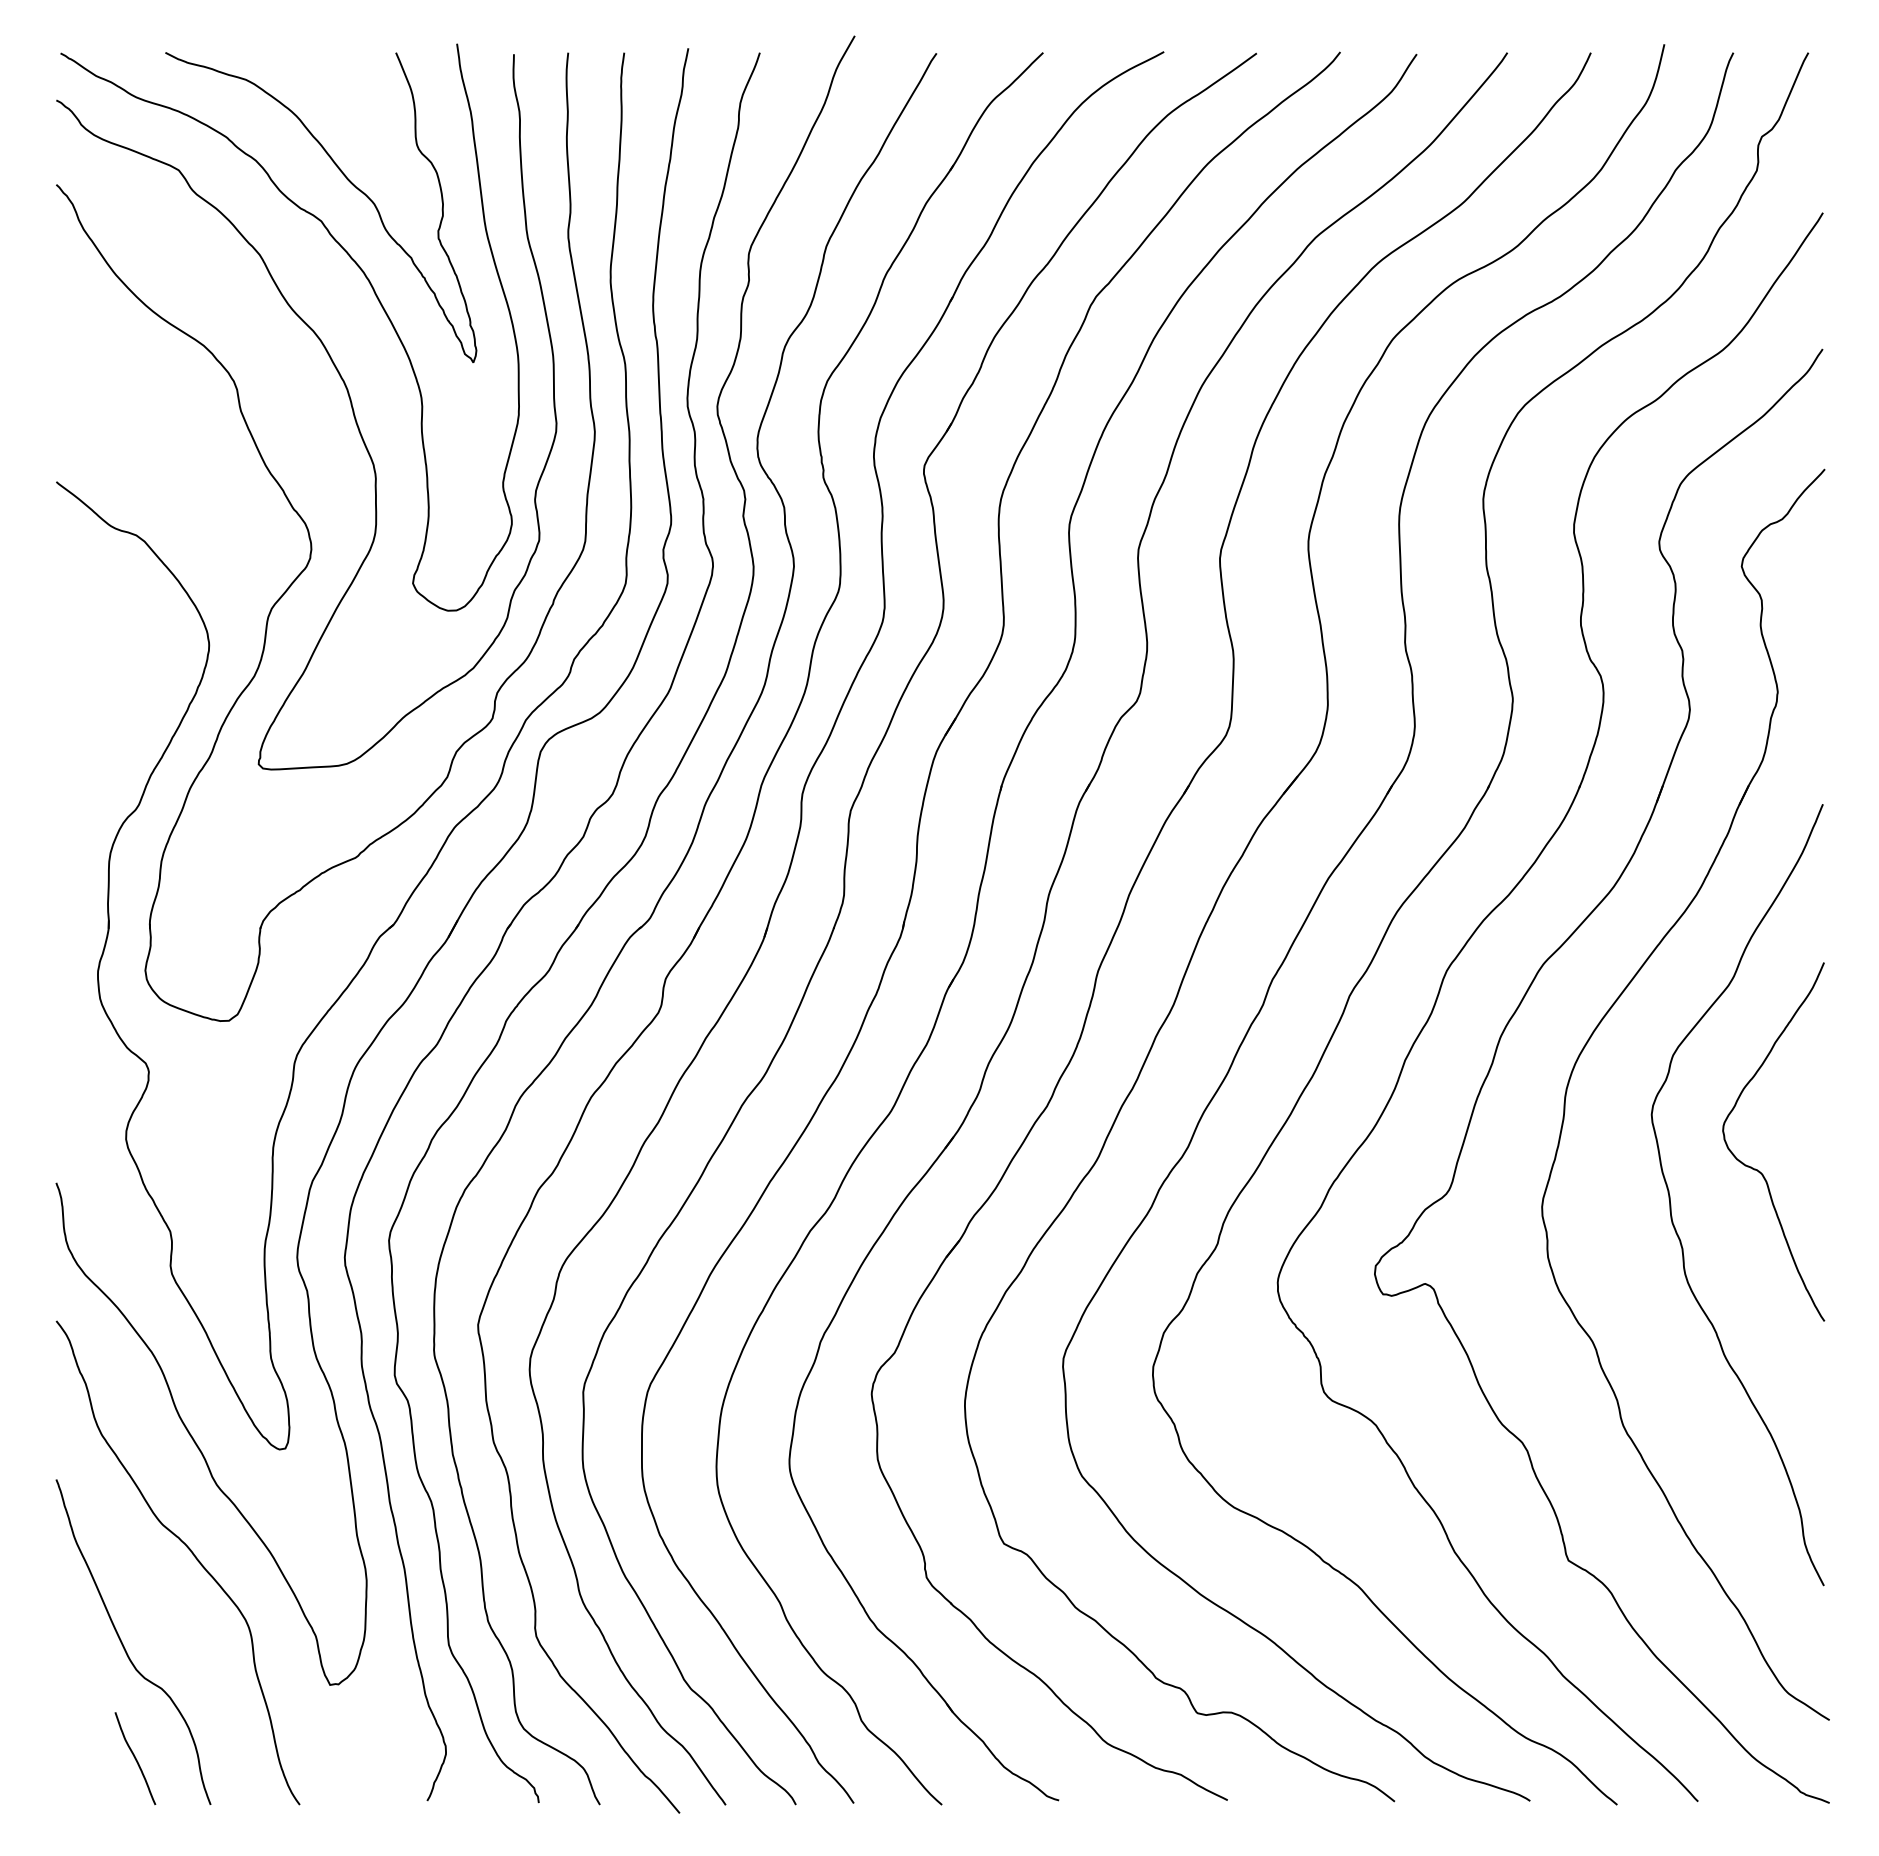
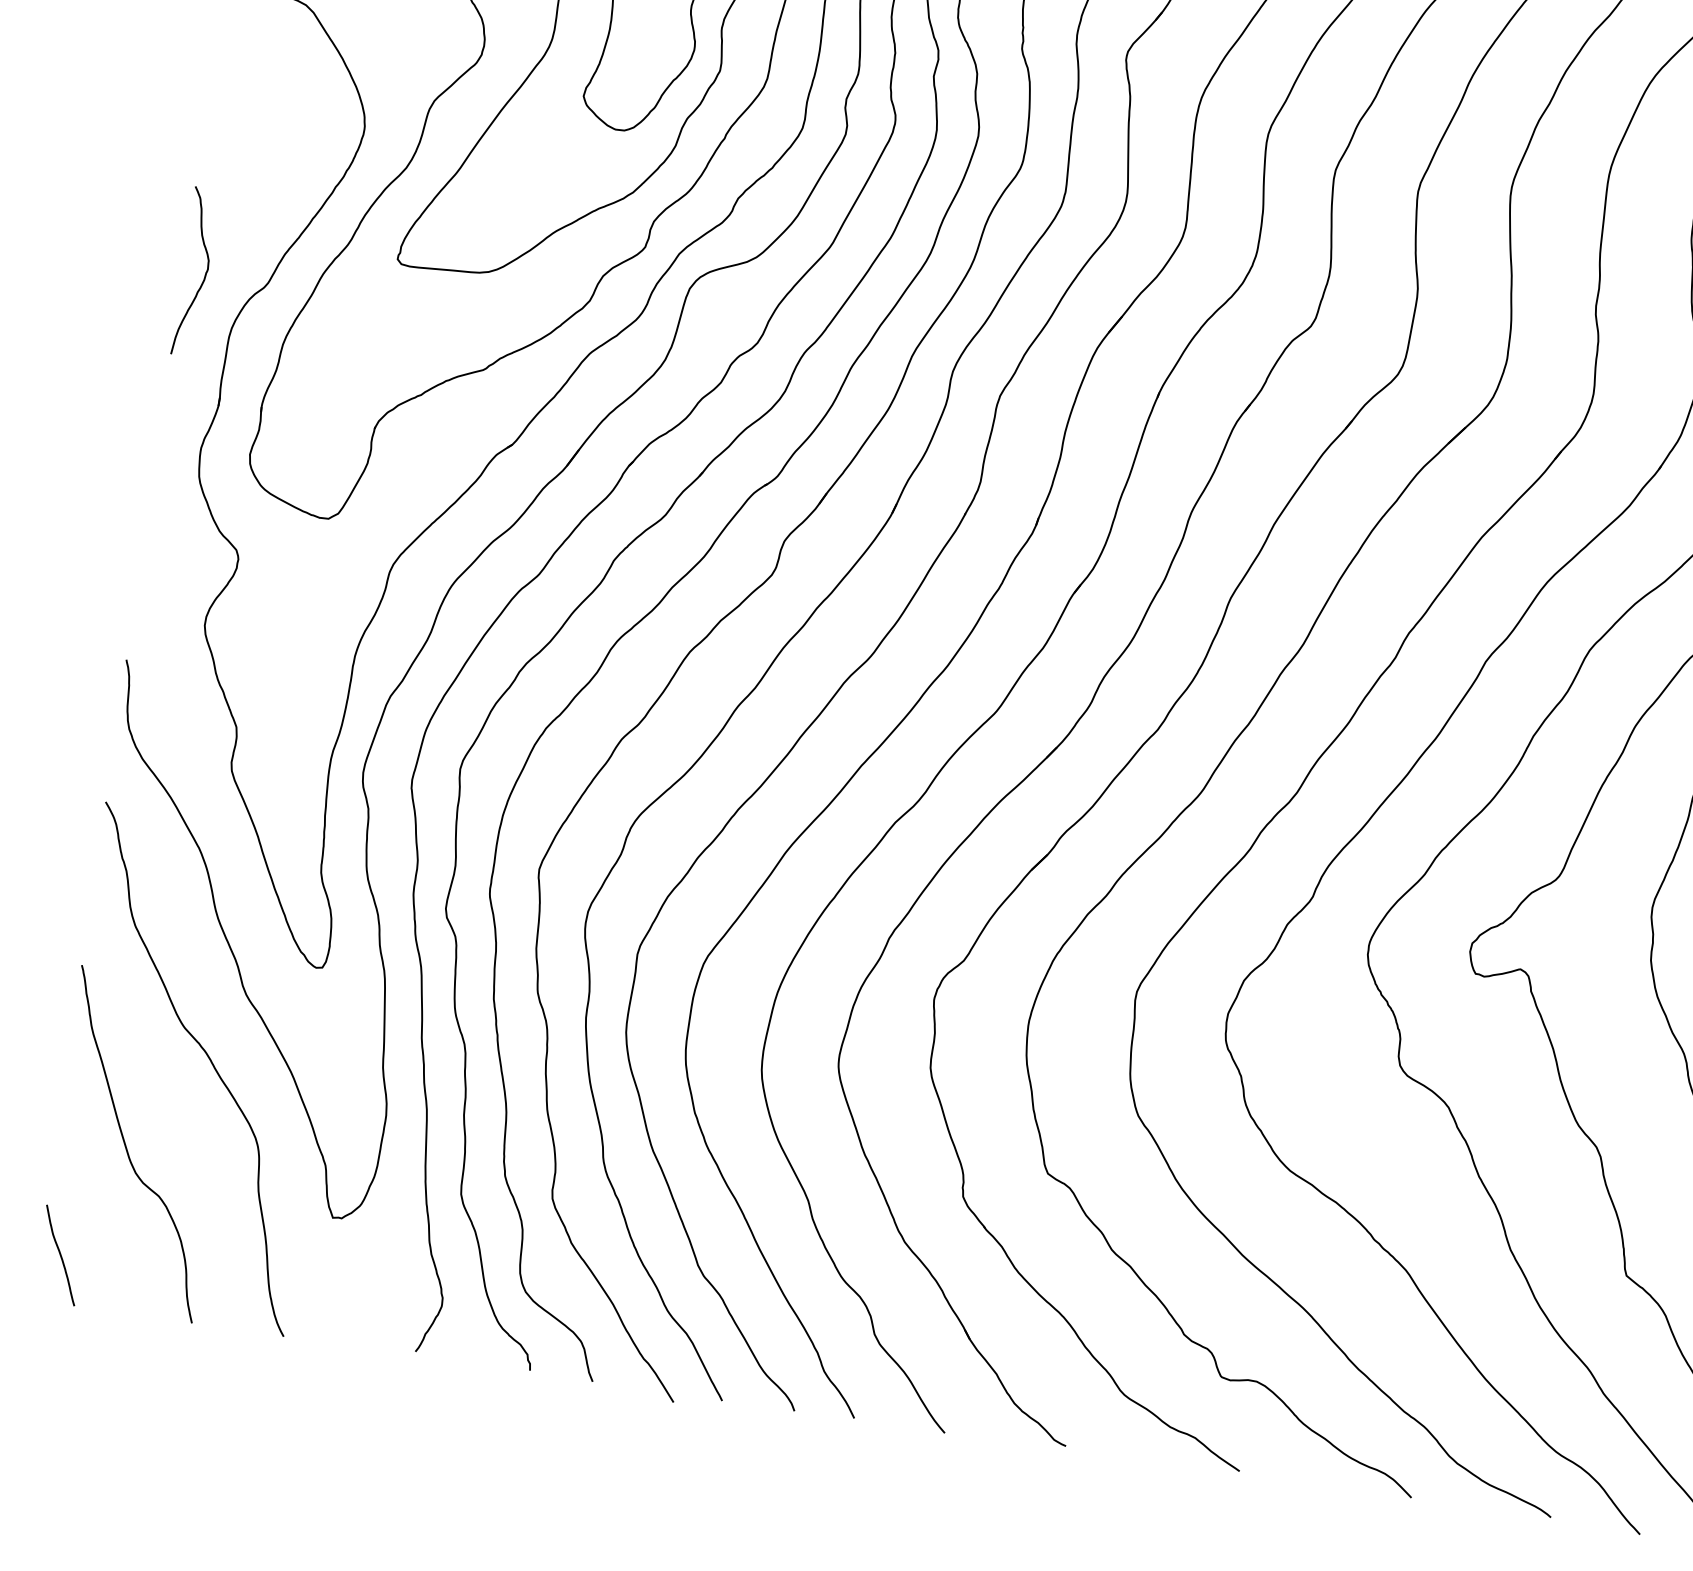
curve: (77, 804) -> (205, 273), added
curve: (135, 1758) -> (60, 1255), moved

